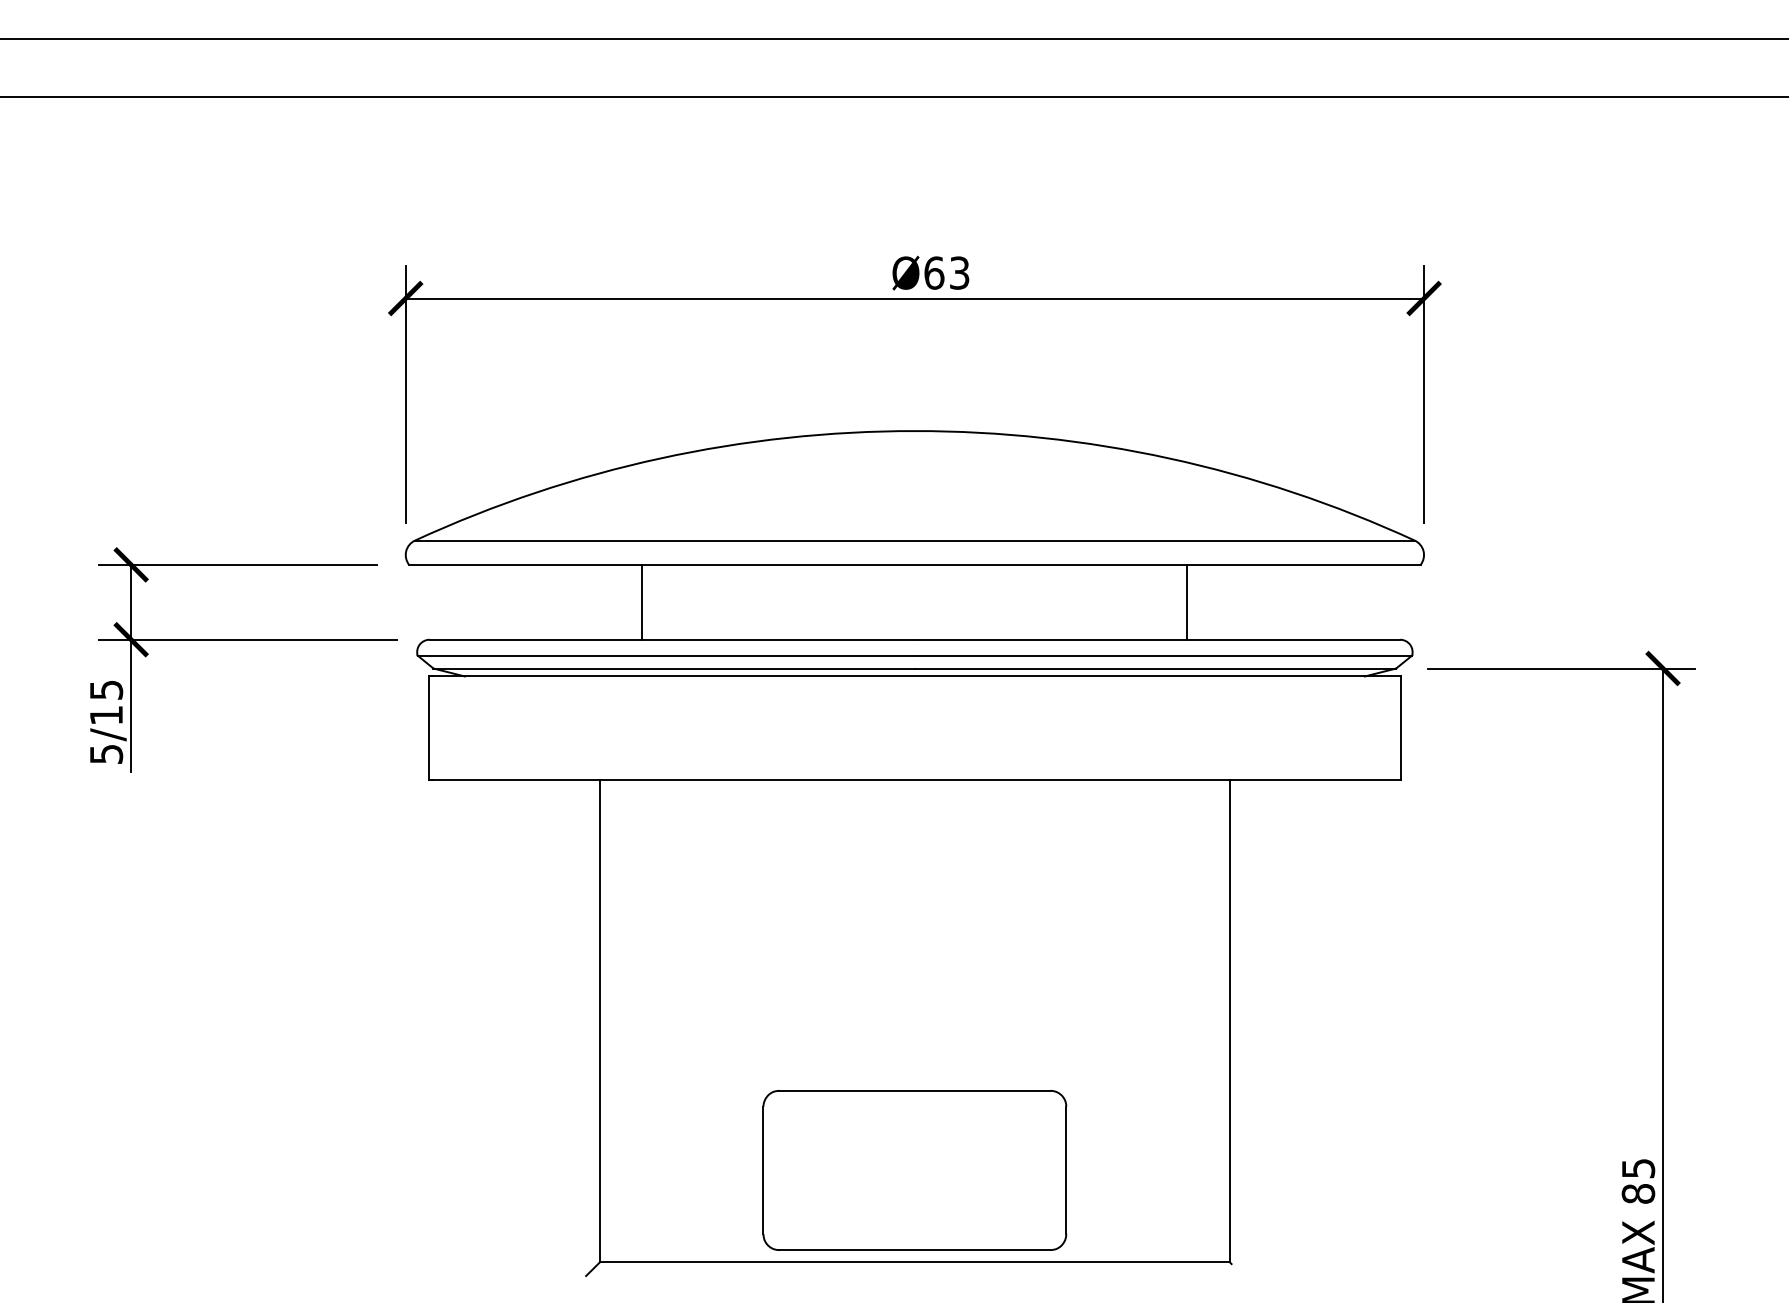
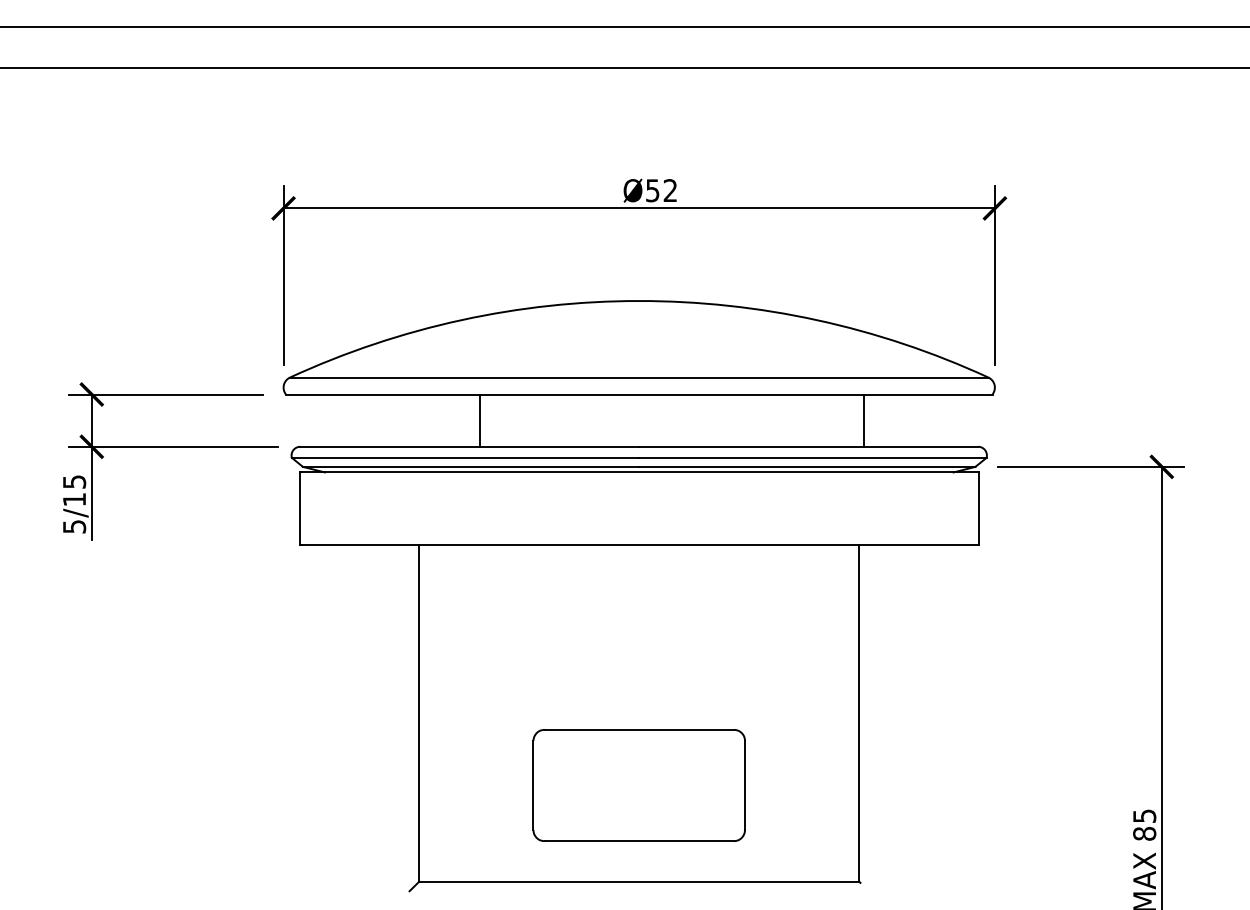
text: (946, 272) -> (661, 190), Ø63 -> Ø52
line: (641, 602) -> (479, 420), moved
line: (1187, 602) -> (863, 420), moved
part: (913, 1170) -> (638, 785), moved

